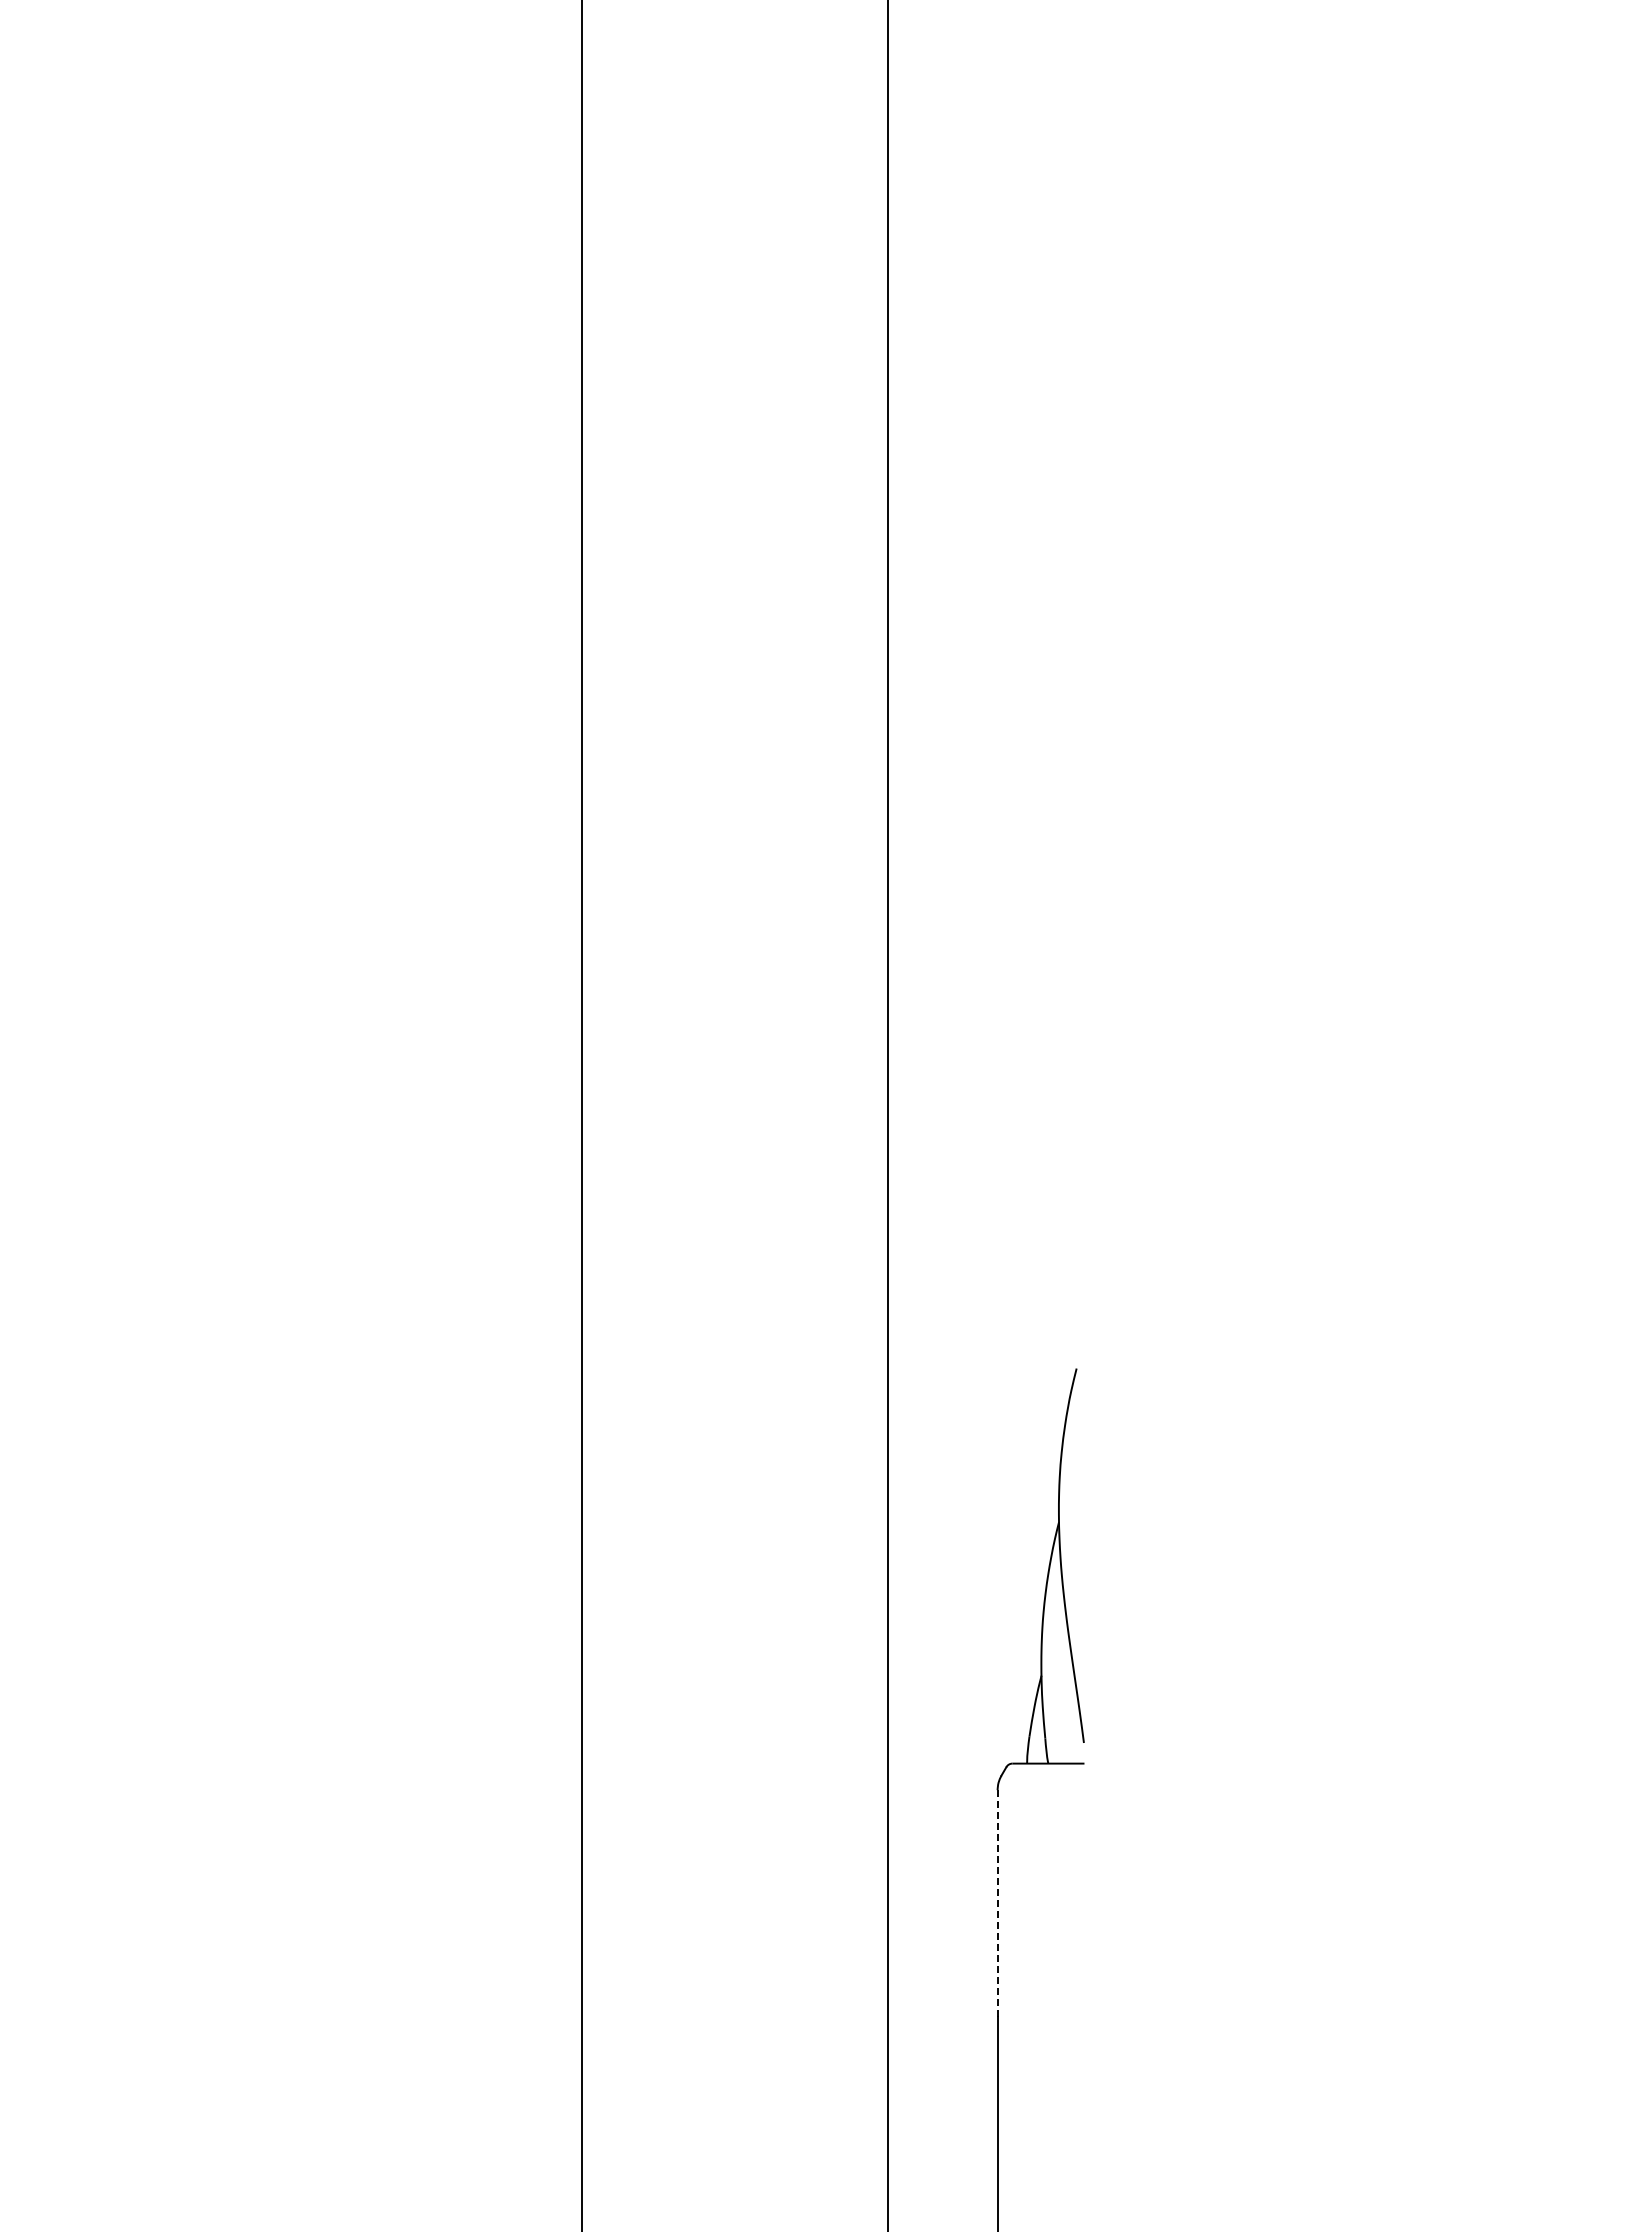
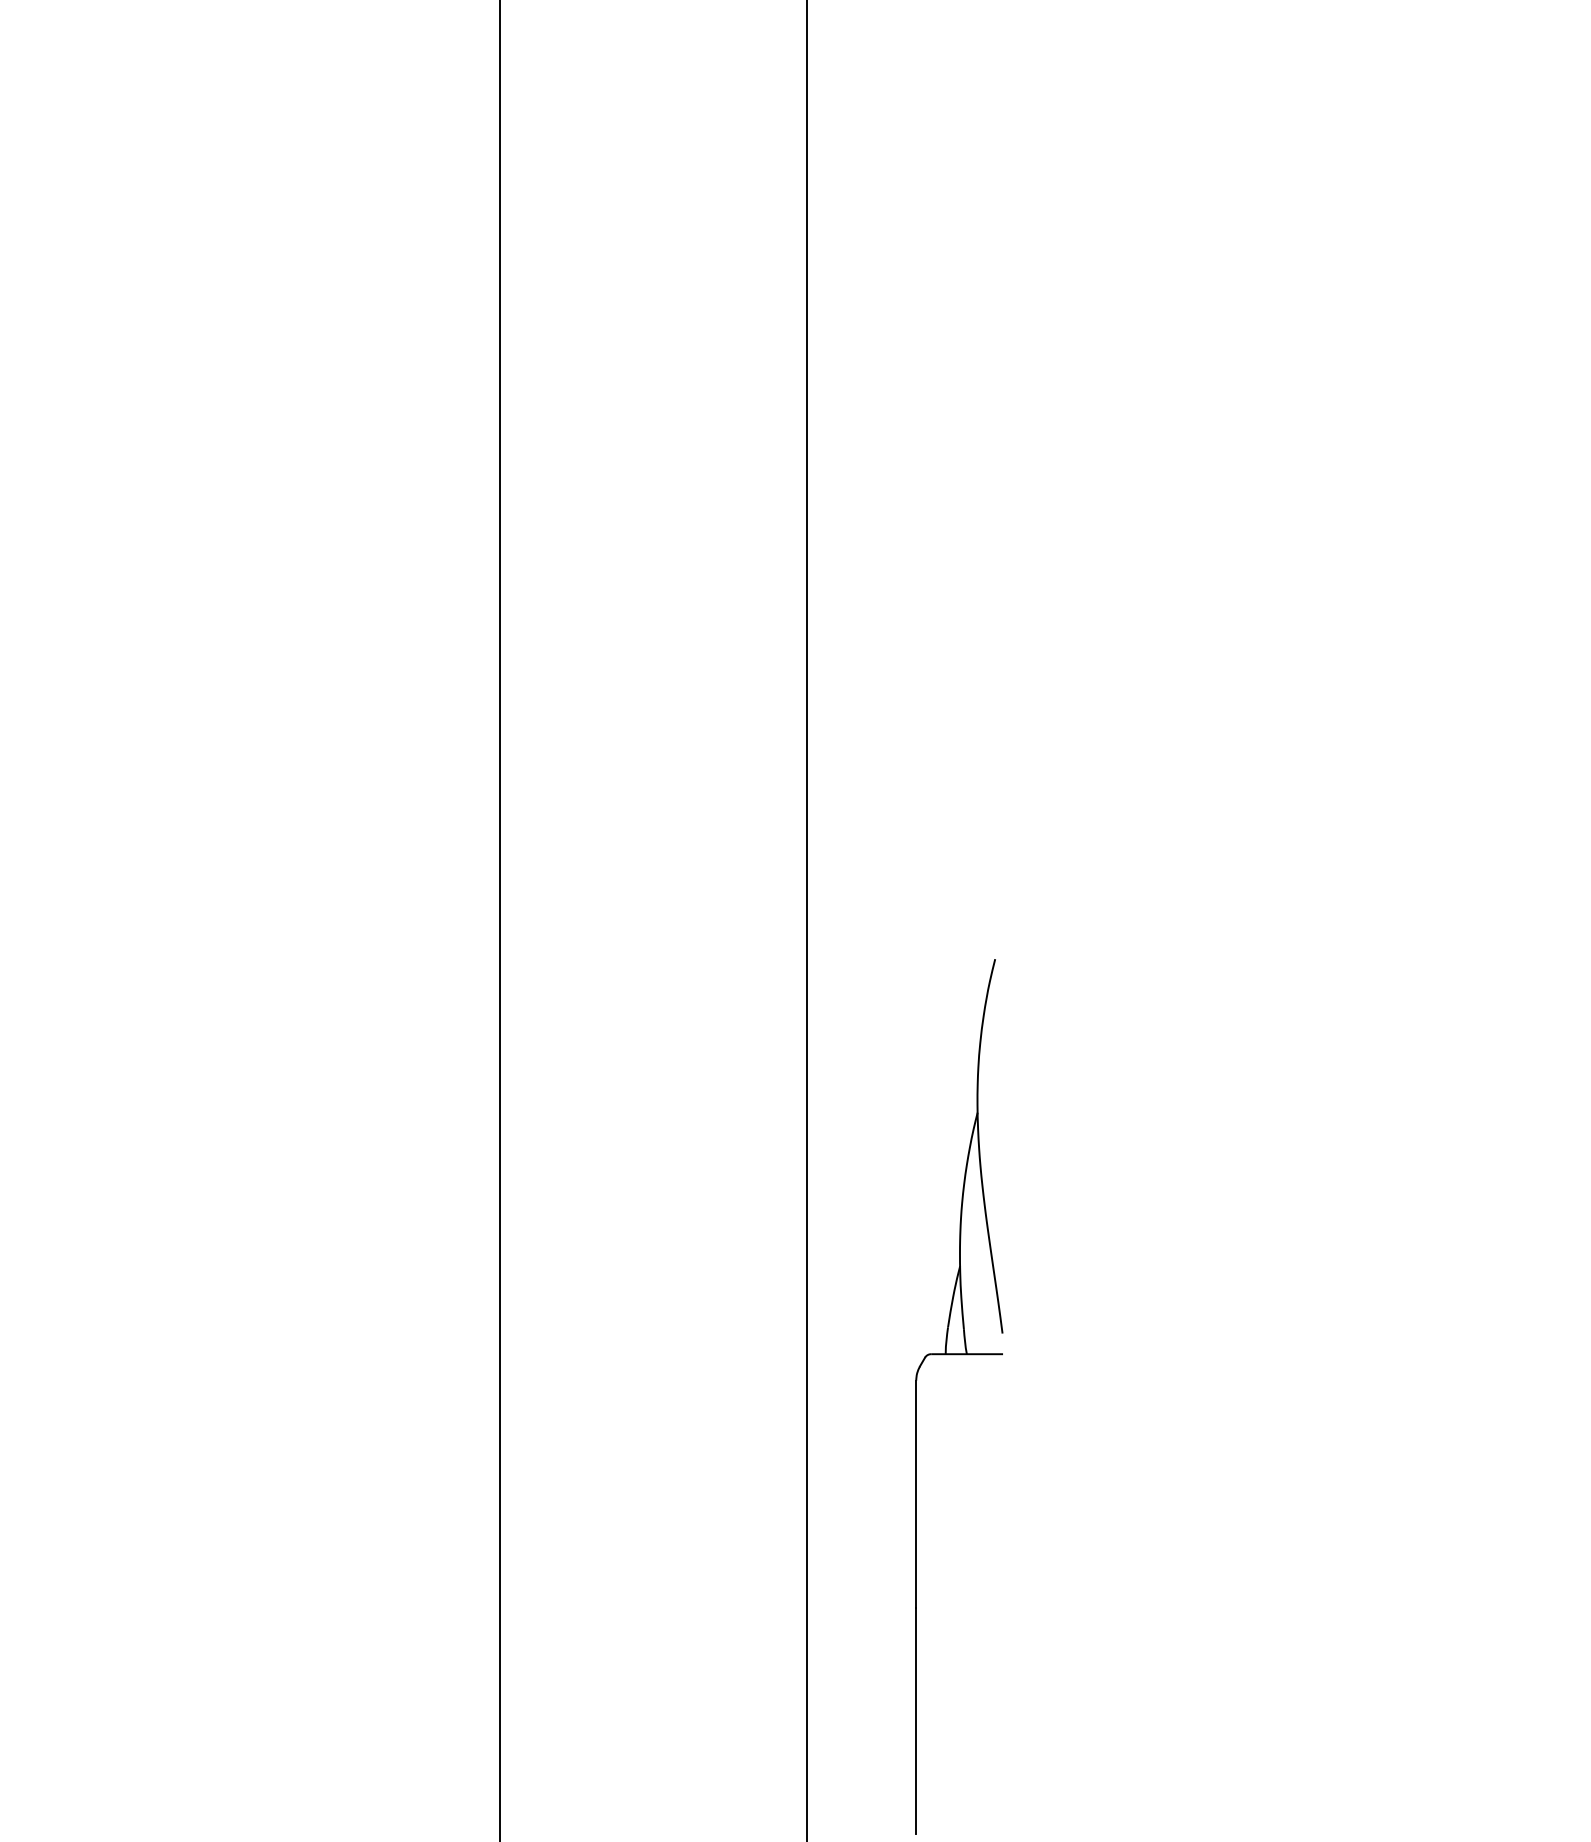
line: (997, 1904) -> (916, 1495), dashed -> solid

